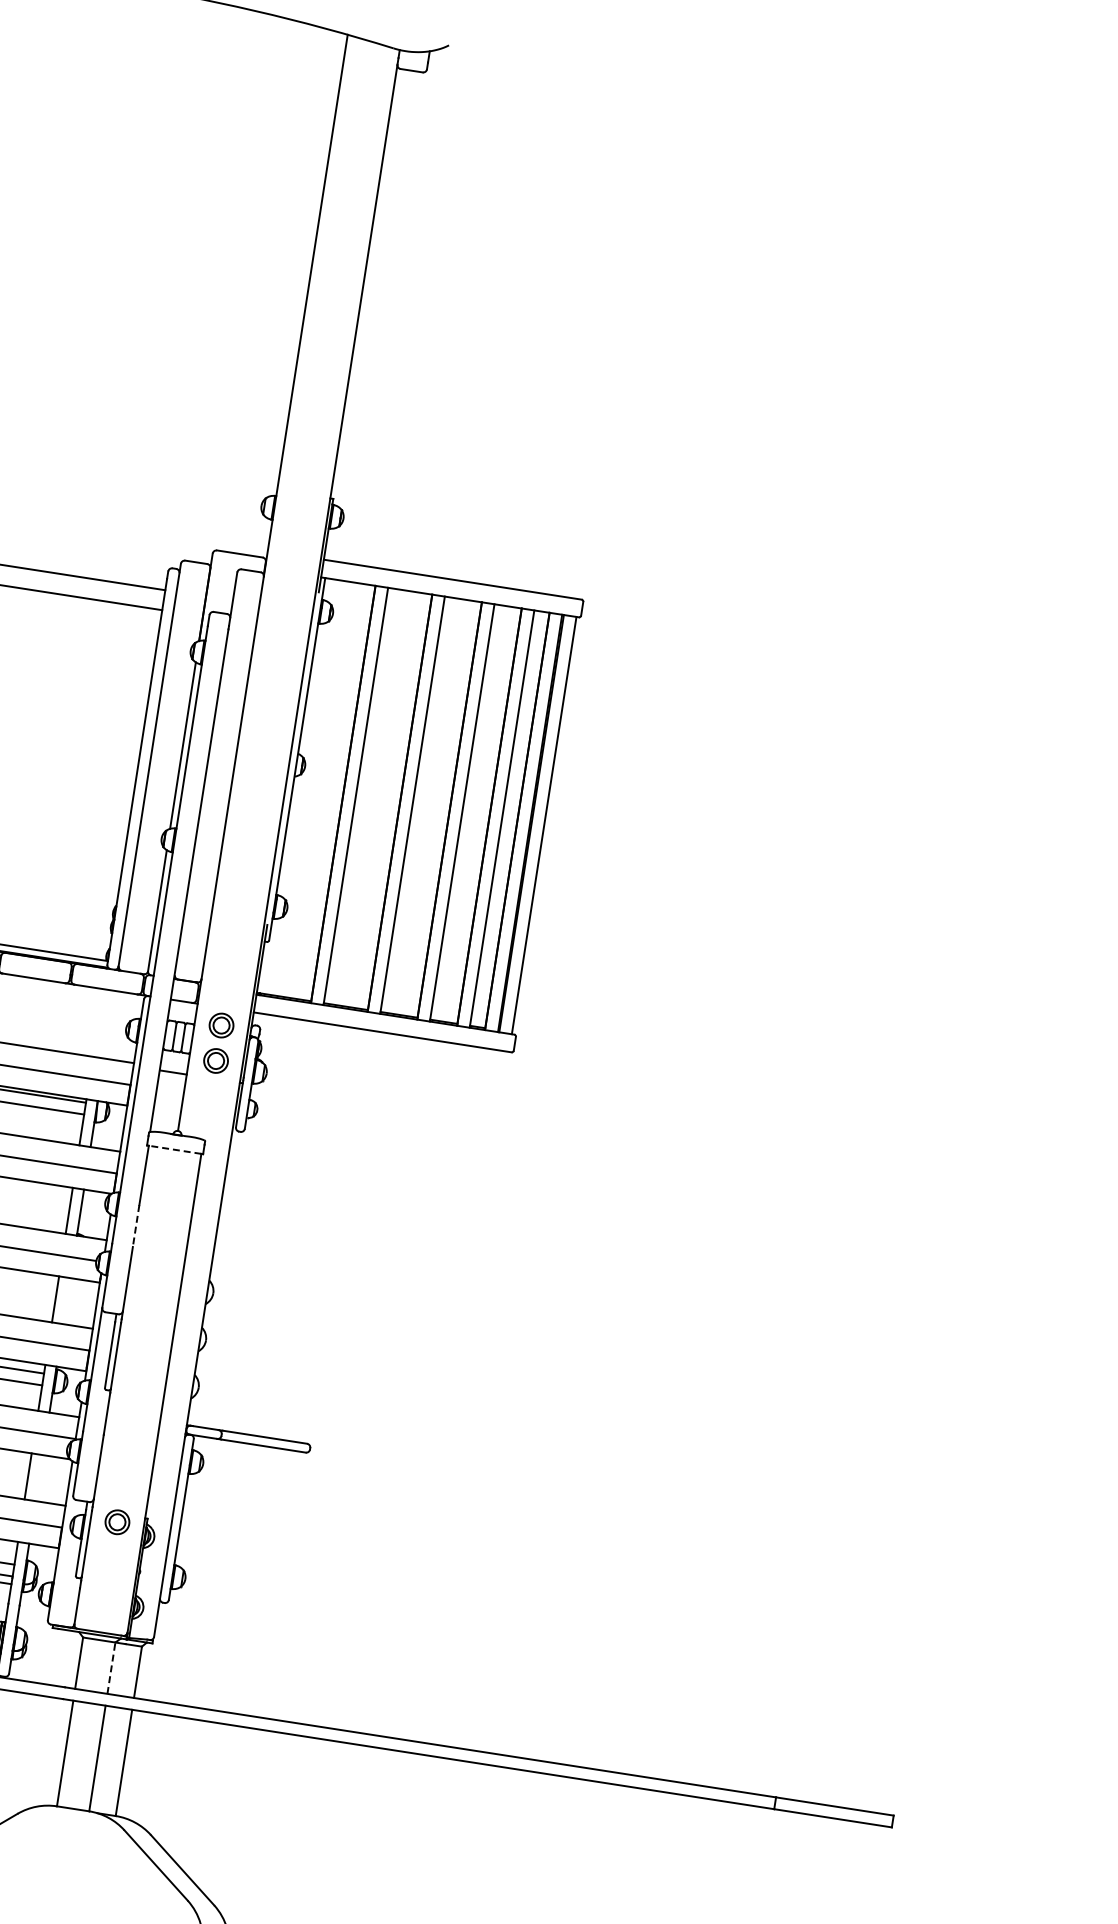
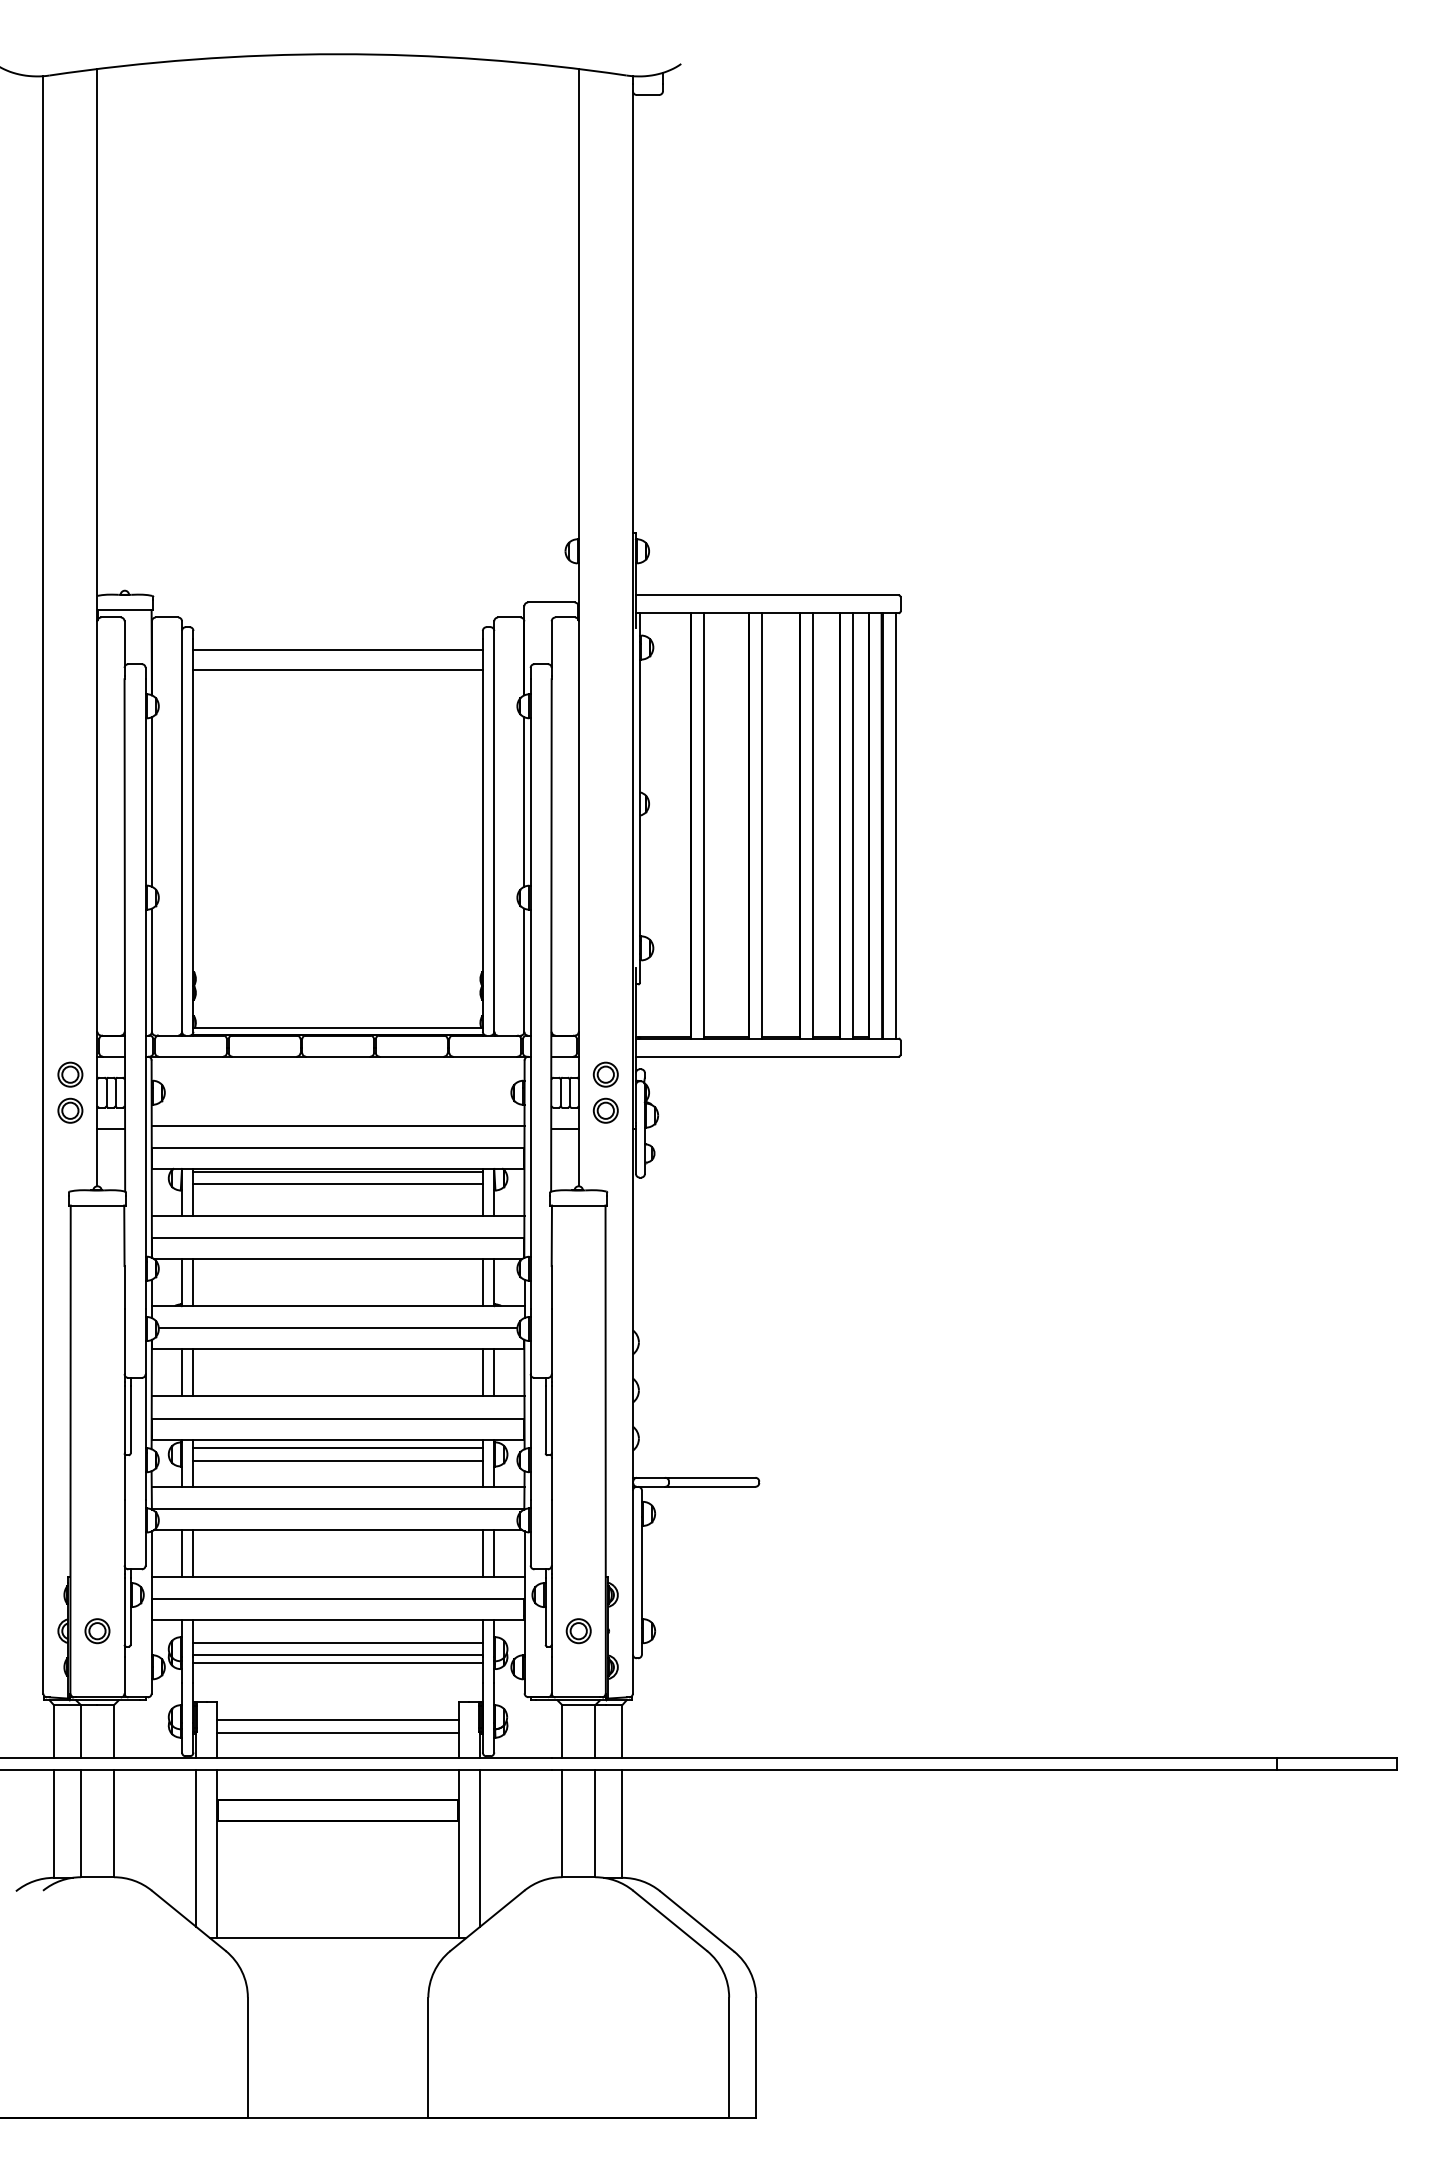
line: (174, 1149) -> (578, 1205), dashed -> solid
line: (135, 1226) -> (551, 1287), dashed -> solid
line: (67, 1300) -> (494, 1372), added
line: (39, 1477) -> (494, 1552), added
part: (117, 1522) -> (578, 1631), moved
line: (111, 1667) -> (595, 1730), dashed -> solid

